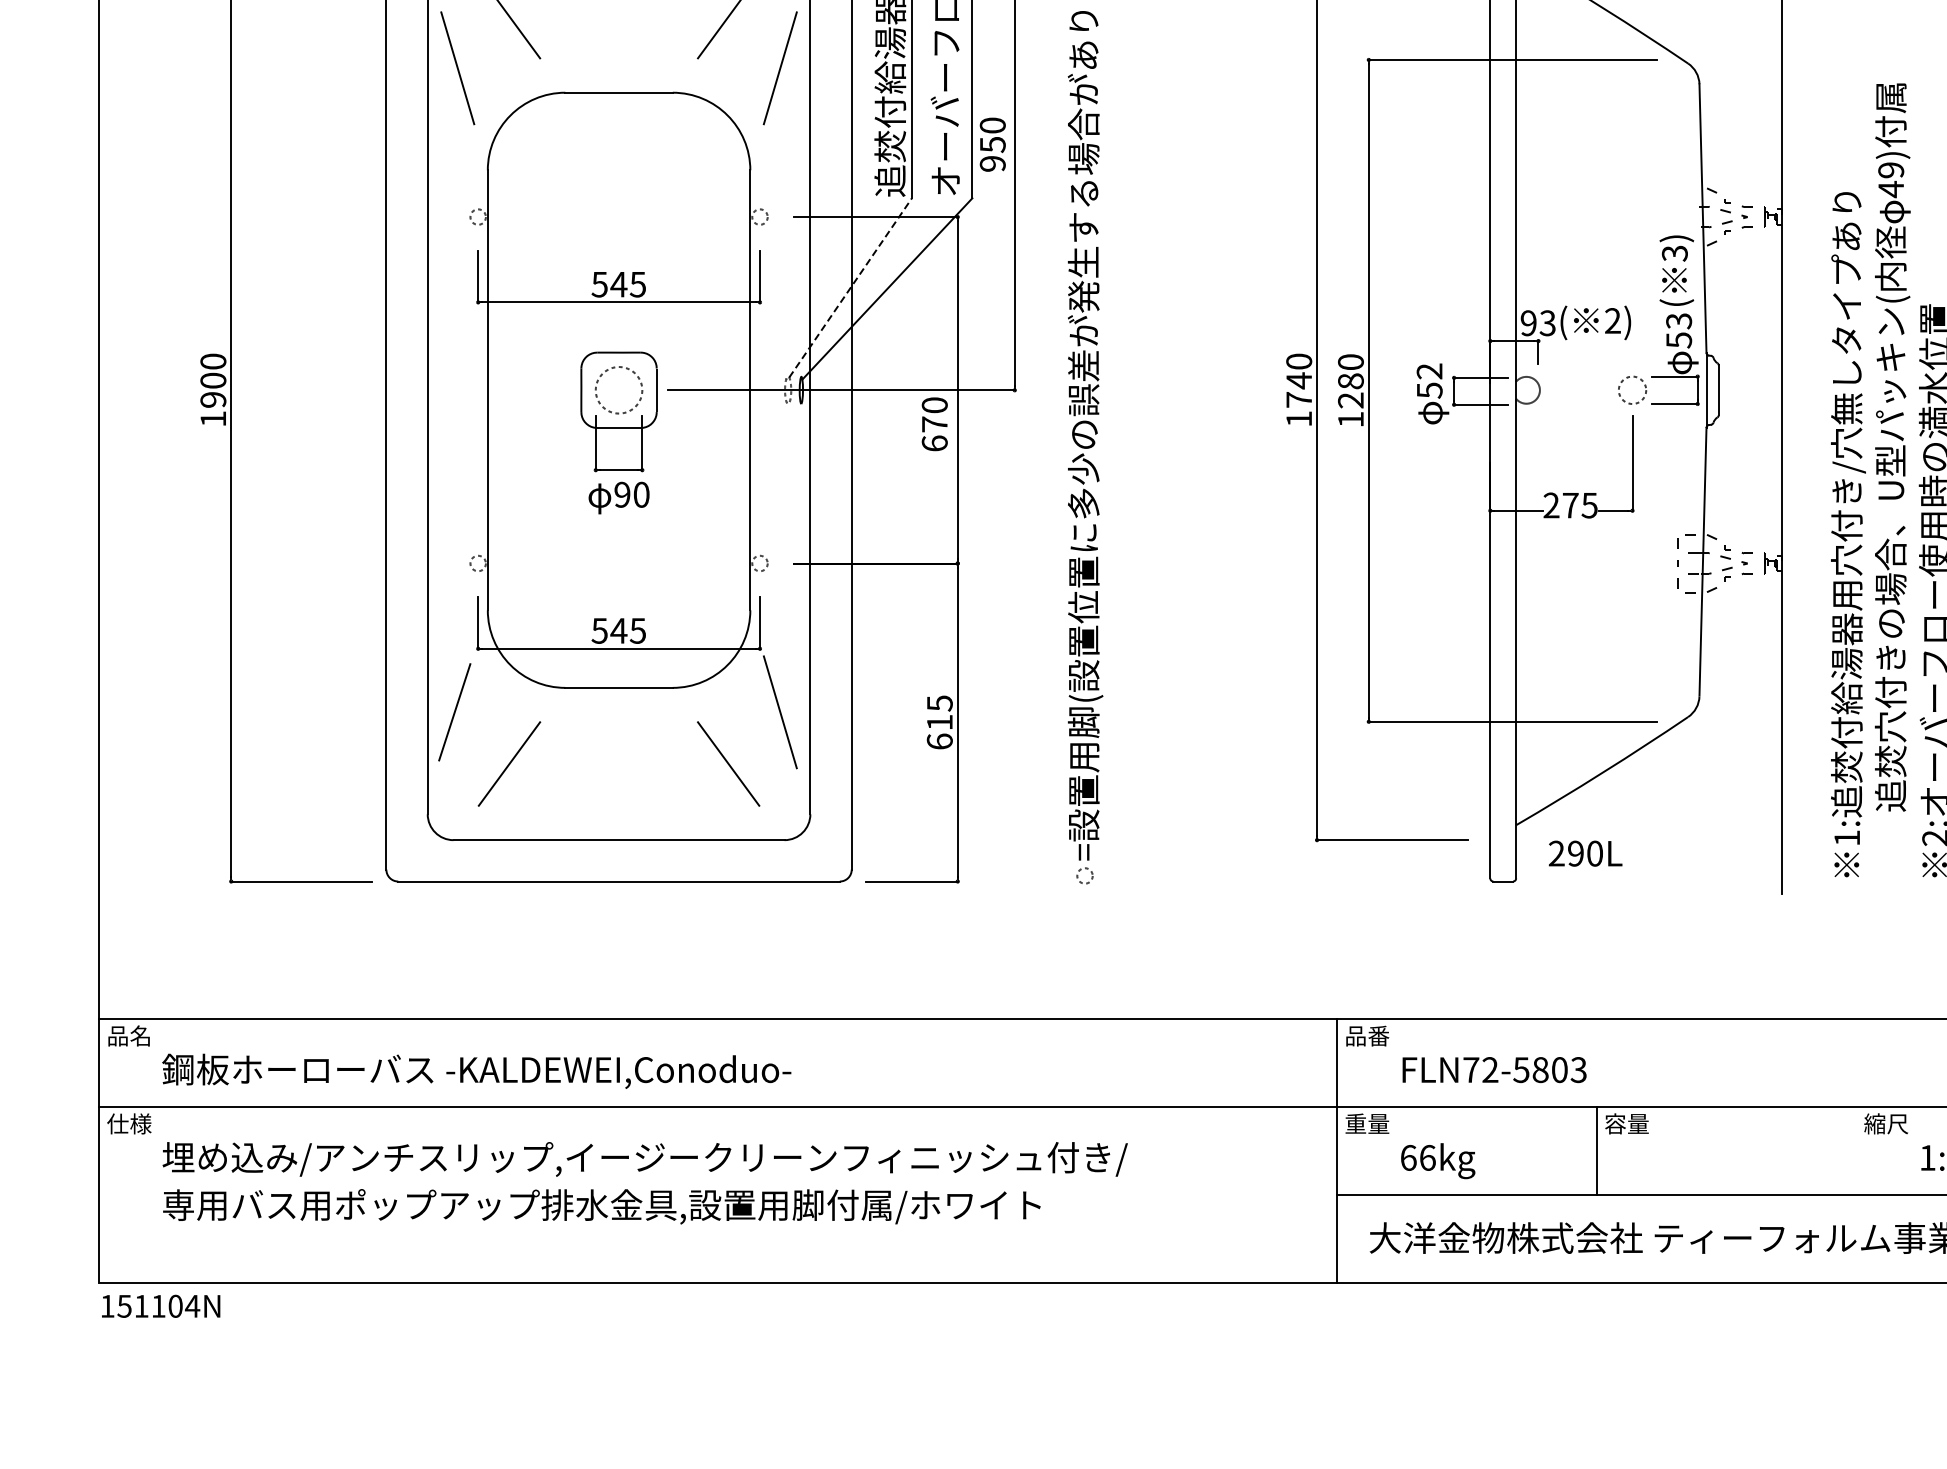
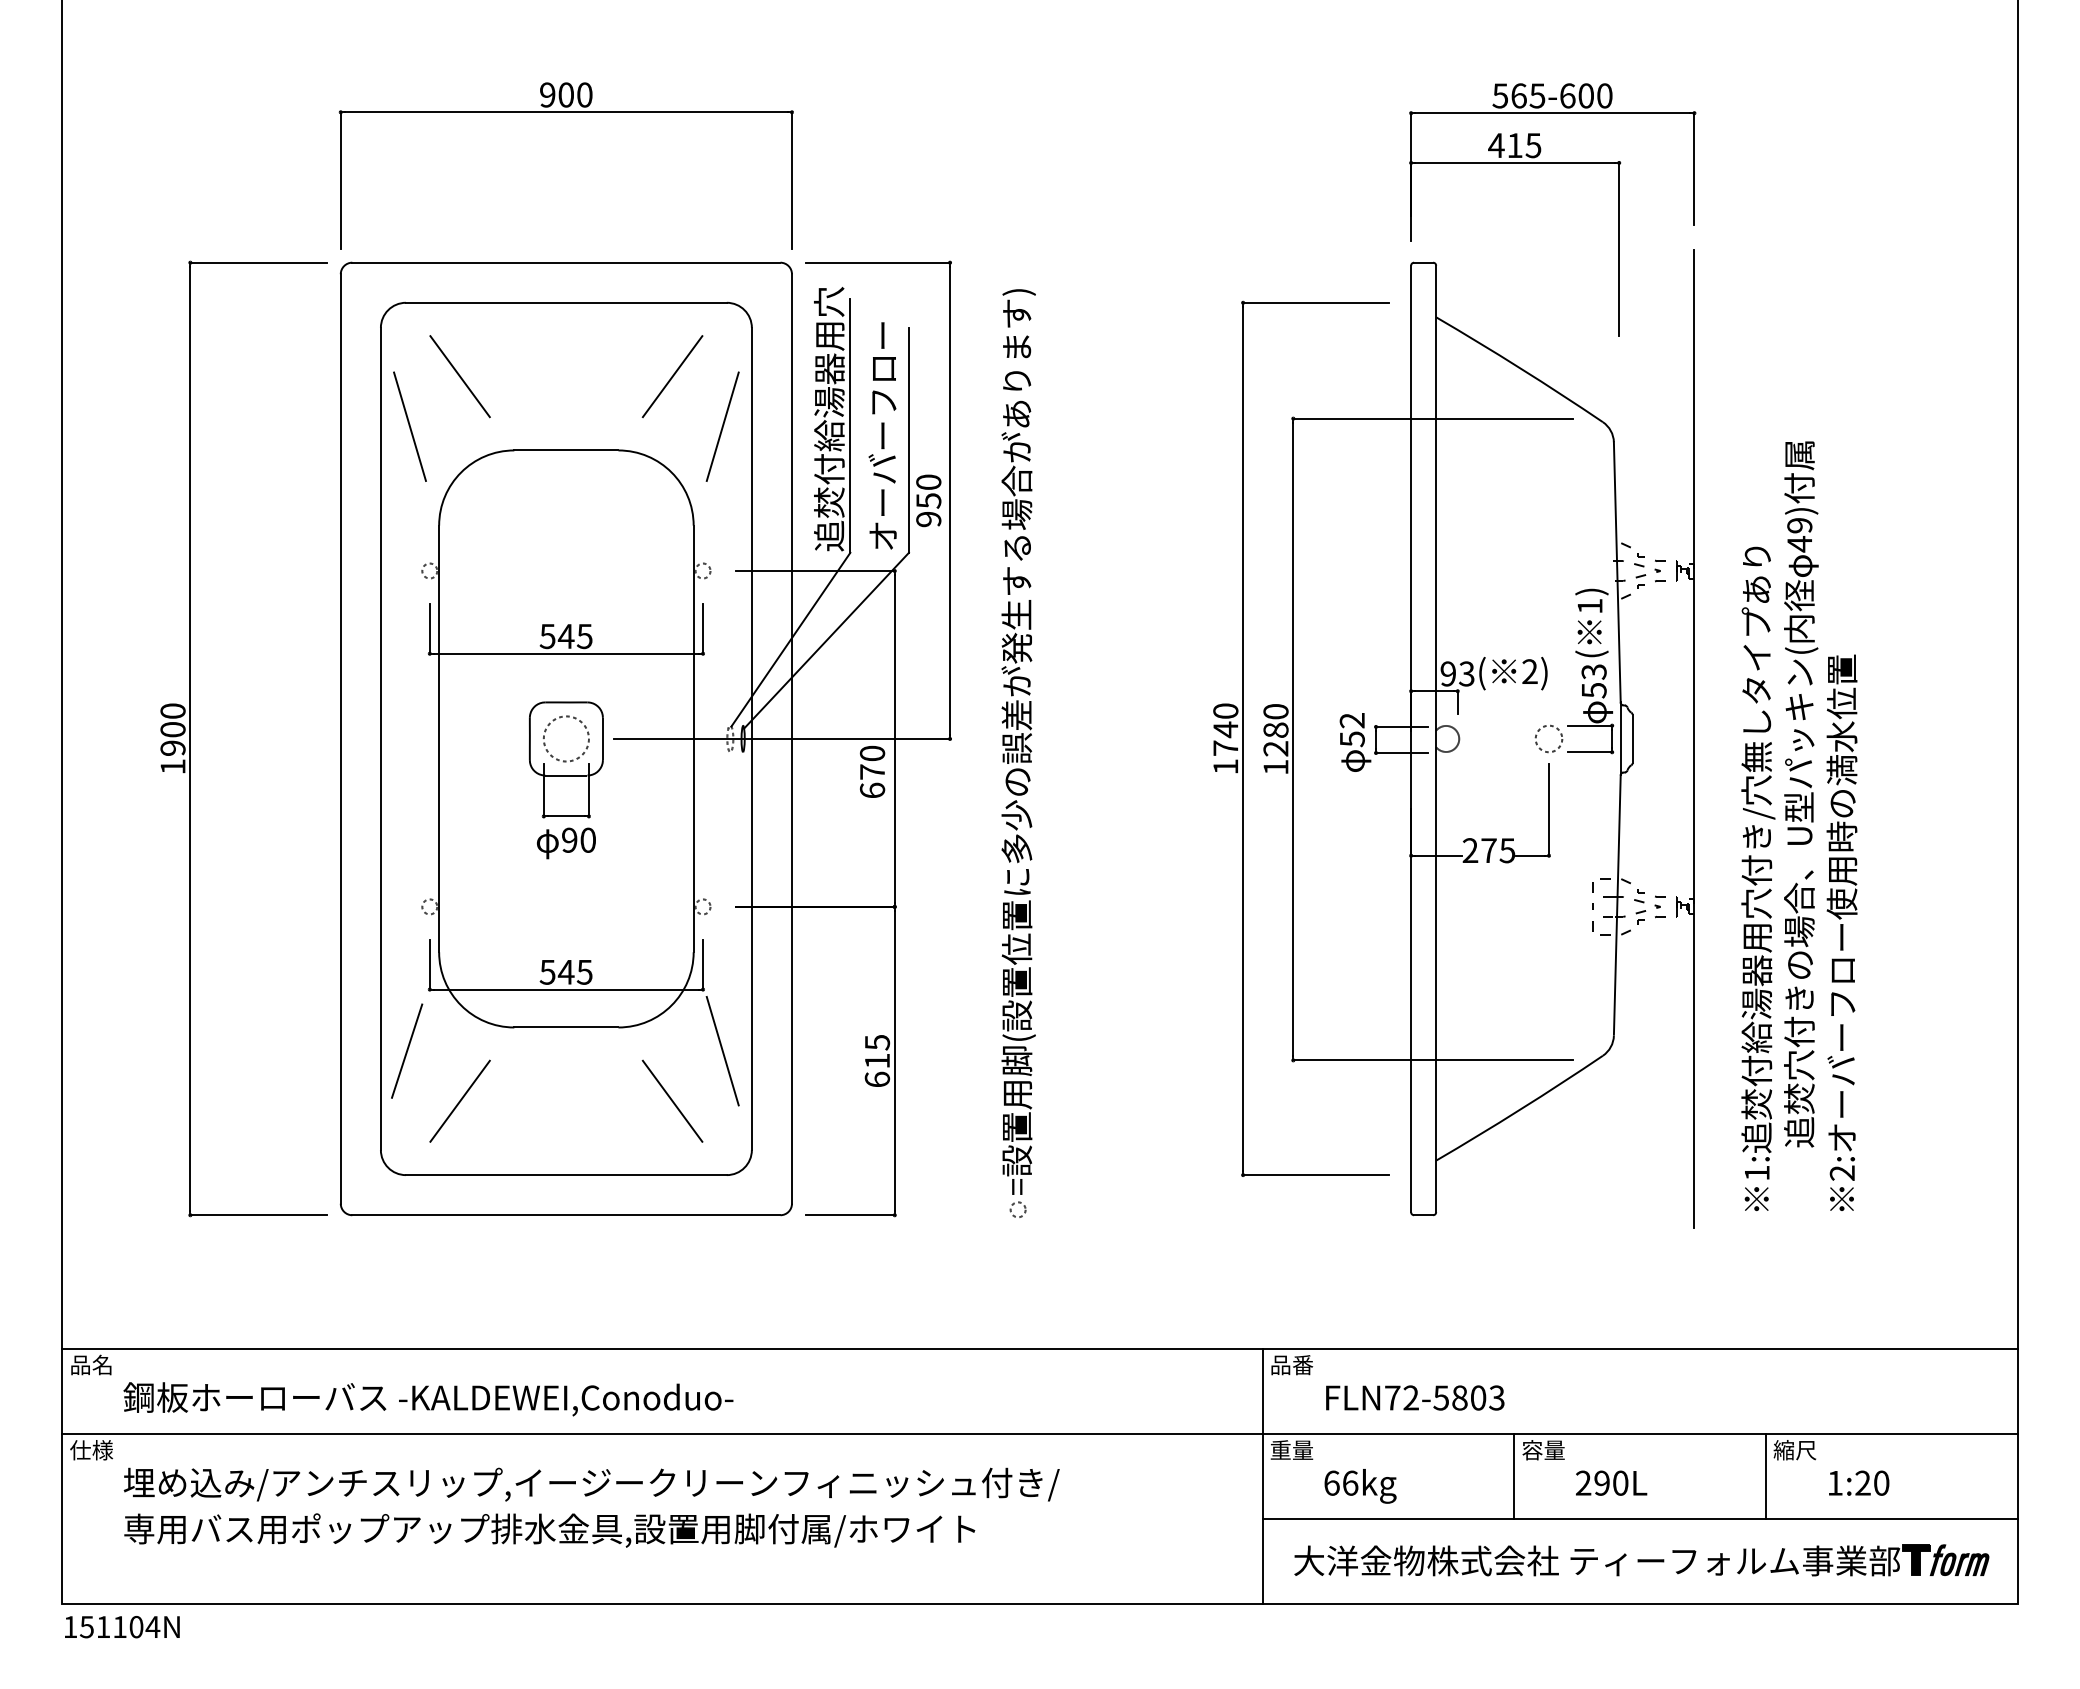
text: (1674, 253) -> (1589, 606), 3) -> 1)
line: (851, 287) -> (791, 639), dashed -> solid
text: (1585, 852) -> (1611, 1482), moved
line: (1855, 1150) -> (1765, 1476), added

